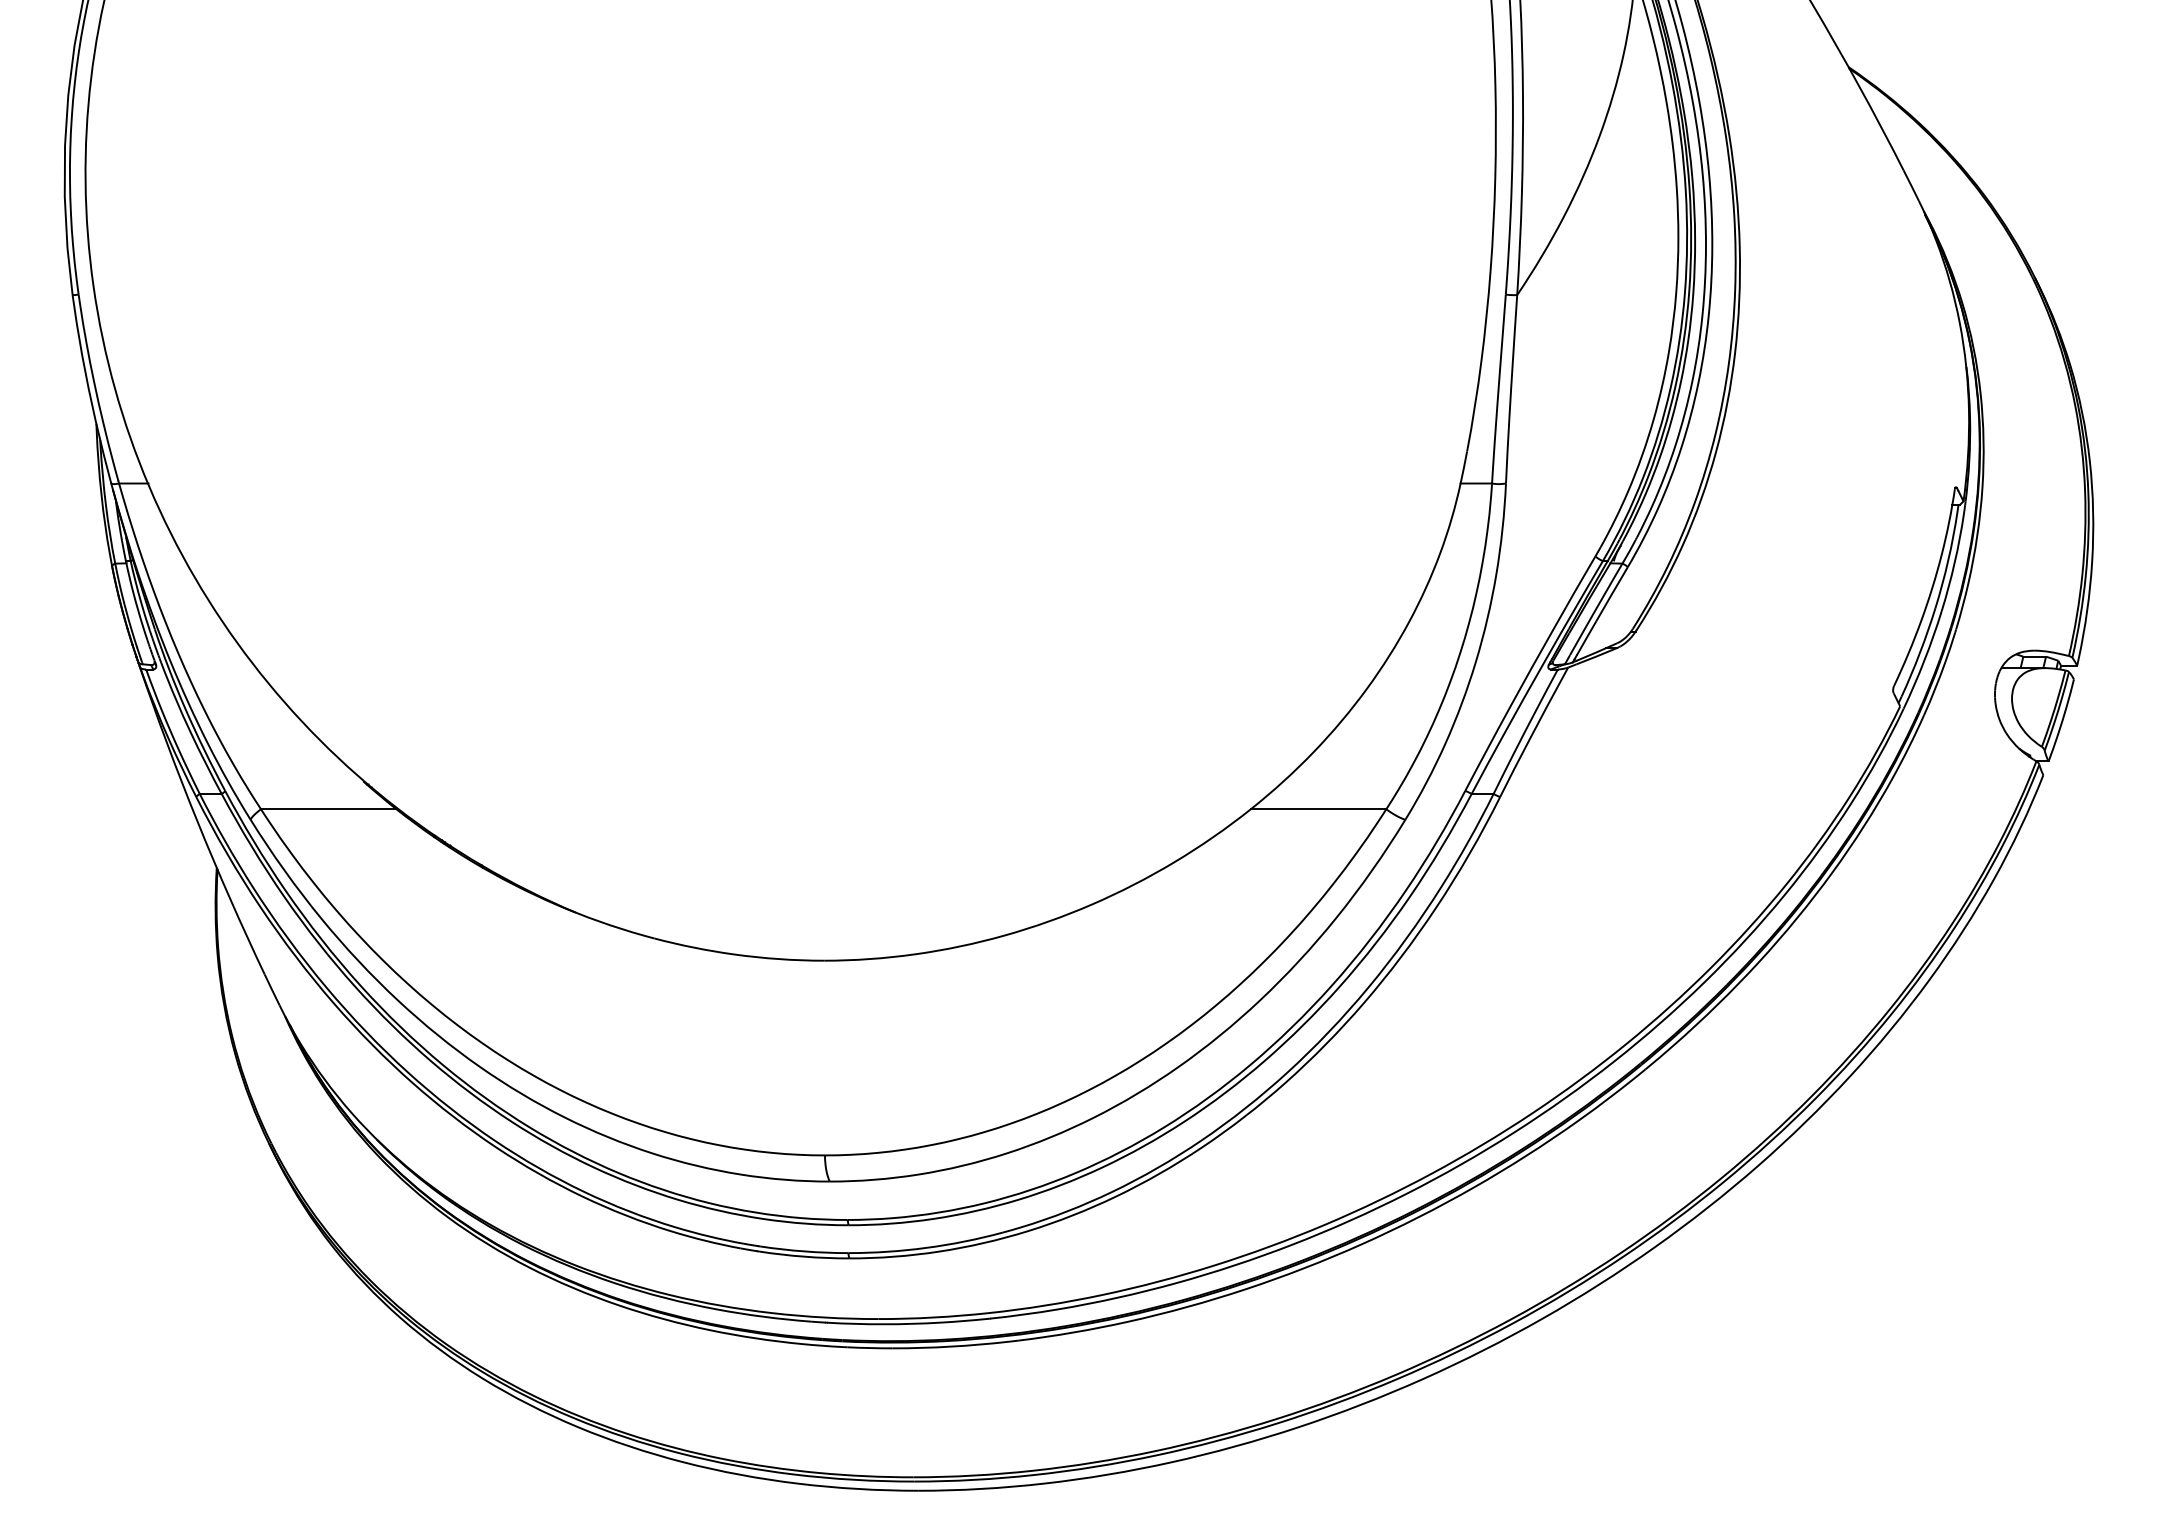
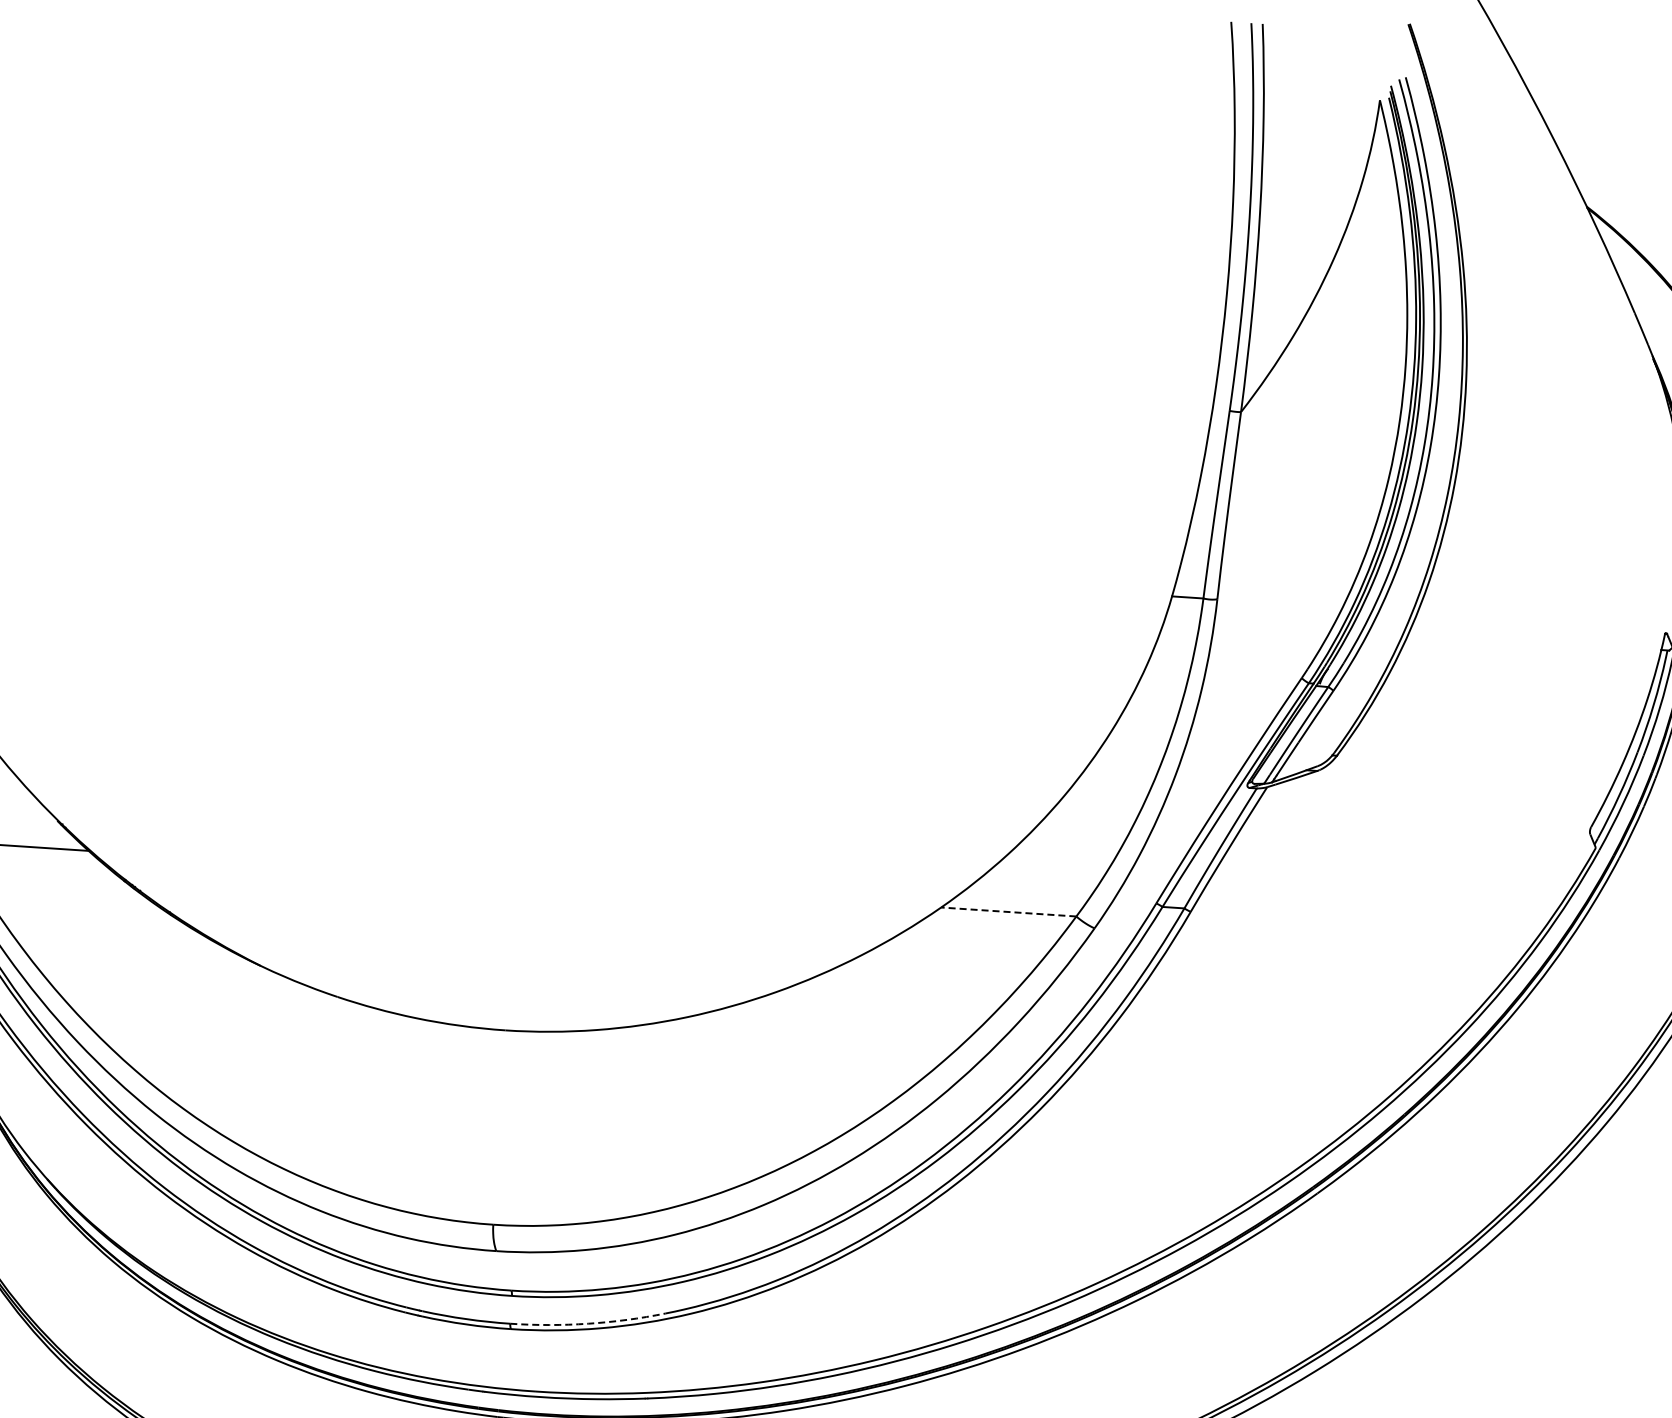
line: (1318, 809) -> (1008, 912), solid -> dashed
arc: (926, 1247) -> (588, 1323), solid -> dashed

